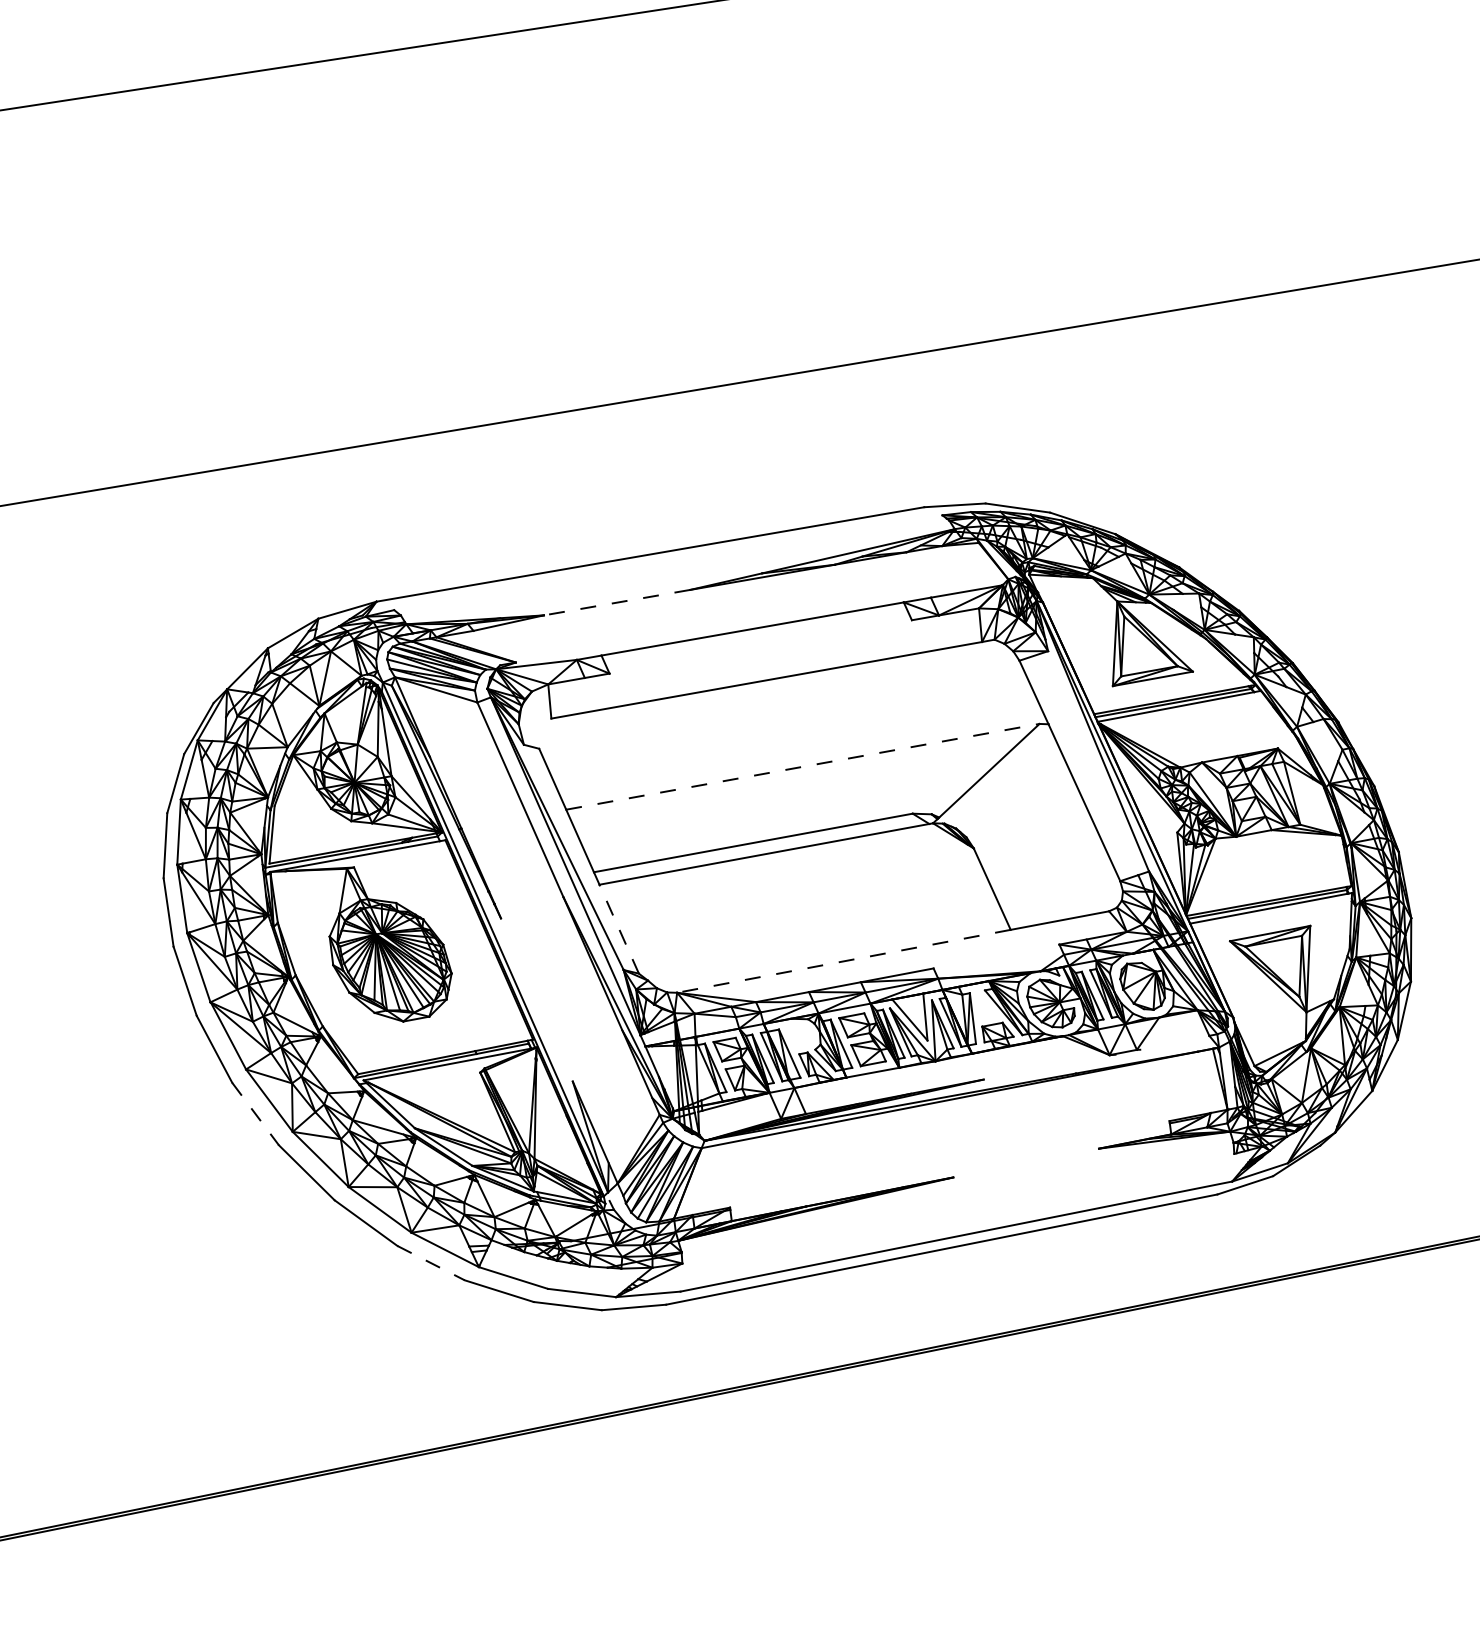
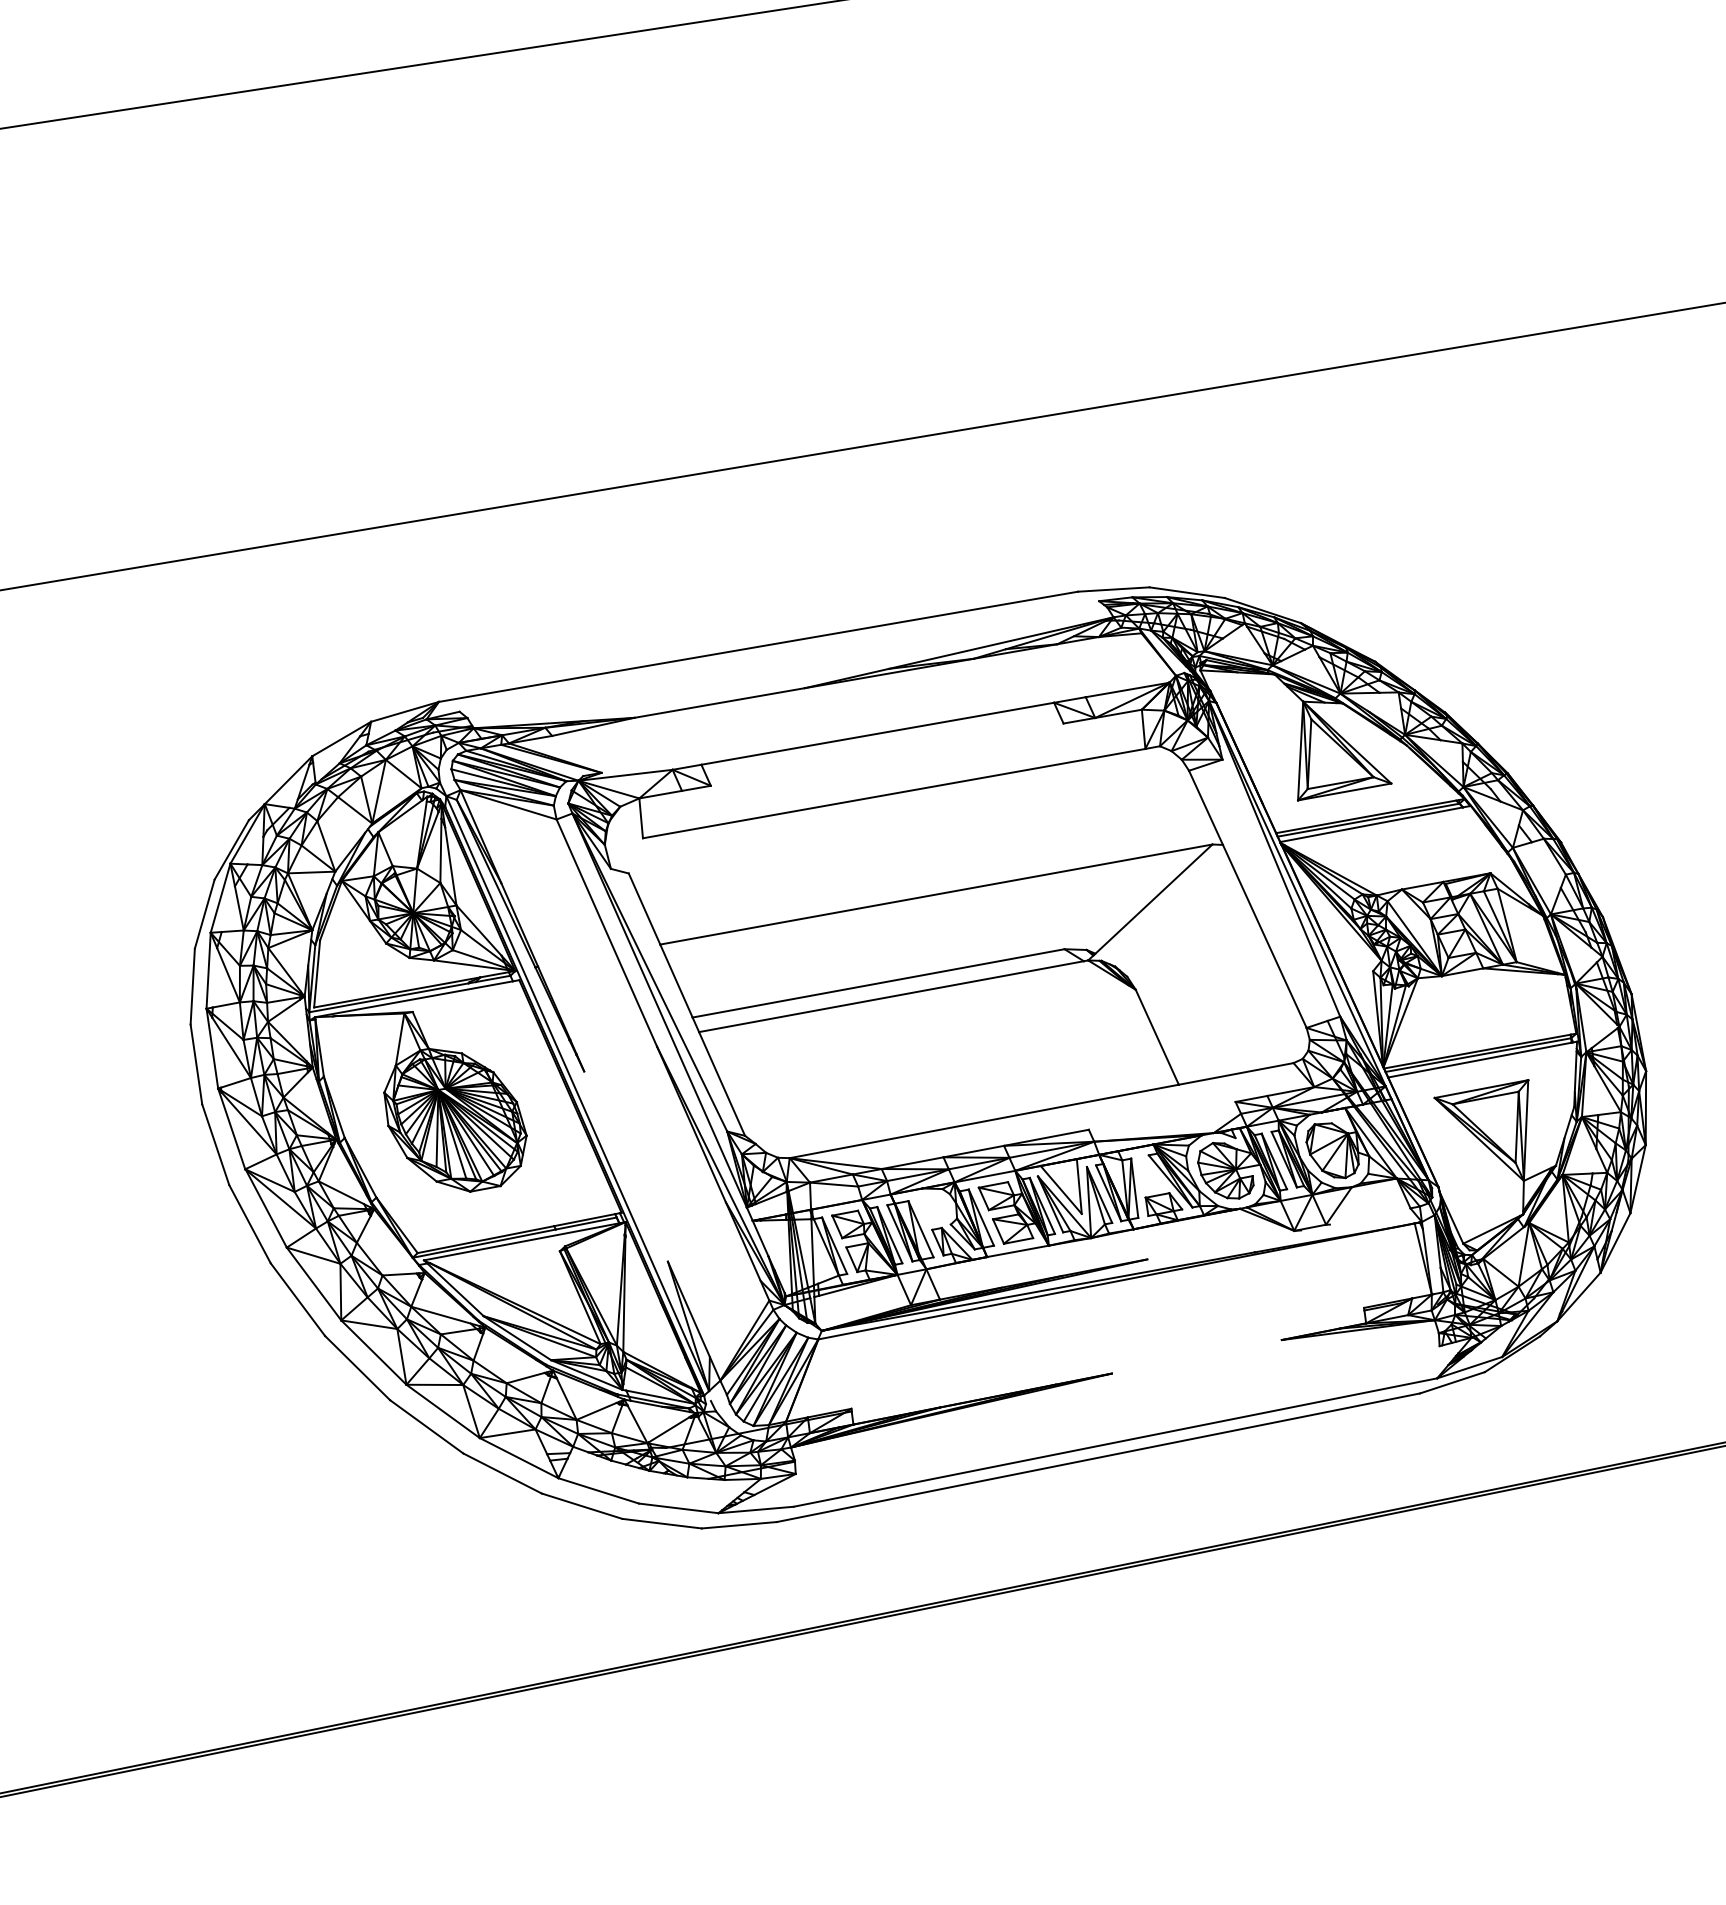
line: (616, 602) -> (718, 702), dashed -> solid
line: (802, 766) -> (935, 894), dashed -> solid
line: (619, 929) -> (722, 1084), dashed -> solid
line: (843, 961) -> (983, 1121), dashed -> solid
line: (255, 1114) -> (297, 1300), dashed -> solid
line: (431, 1263) -> (503, 1473), dashed -> solid

